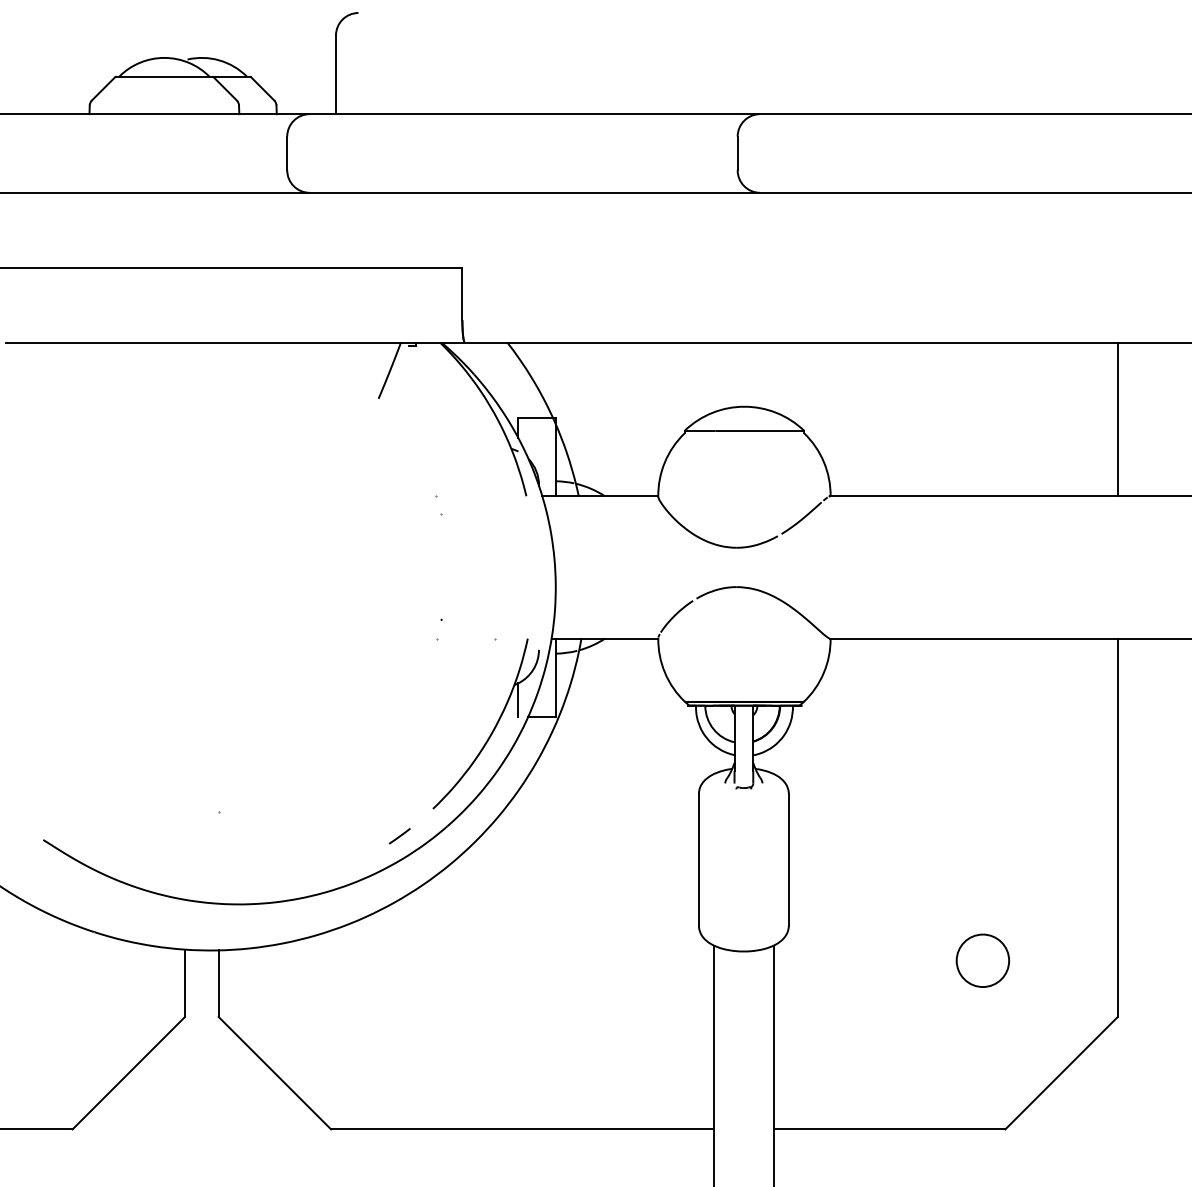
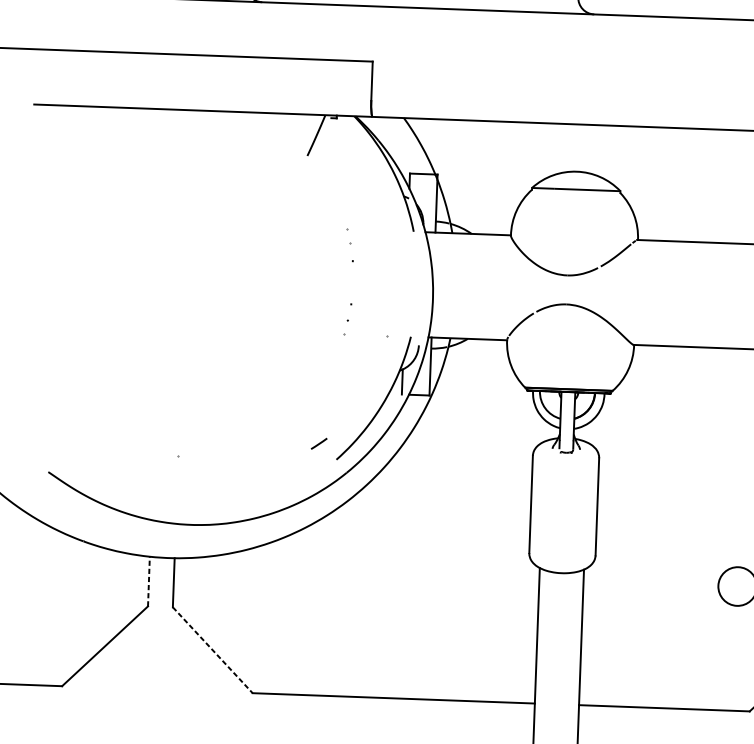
line: (399, 836) -> (318, 444), moved
line: (184, 983) -> (148, 581), solid -> dashed
line: (275, 1073) -> (213, 650), solid -> dashed

